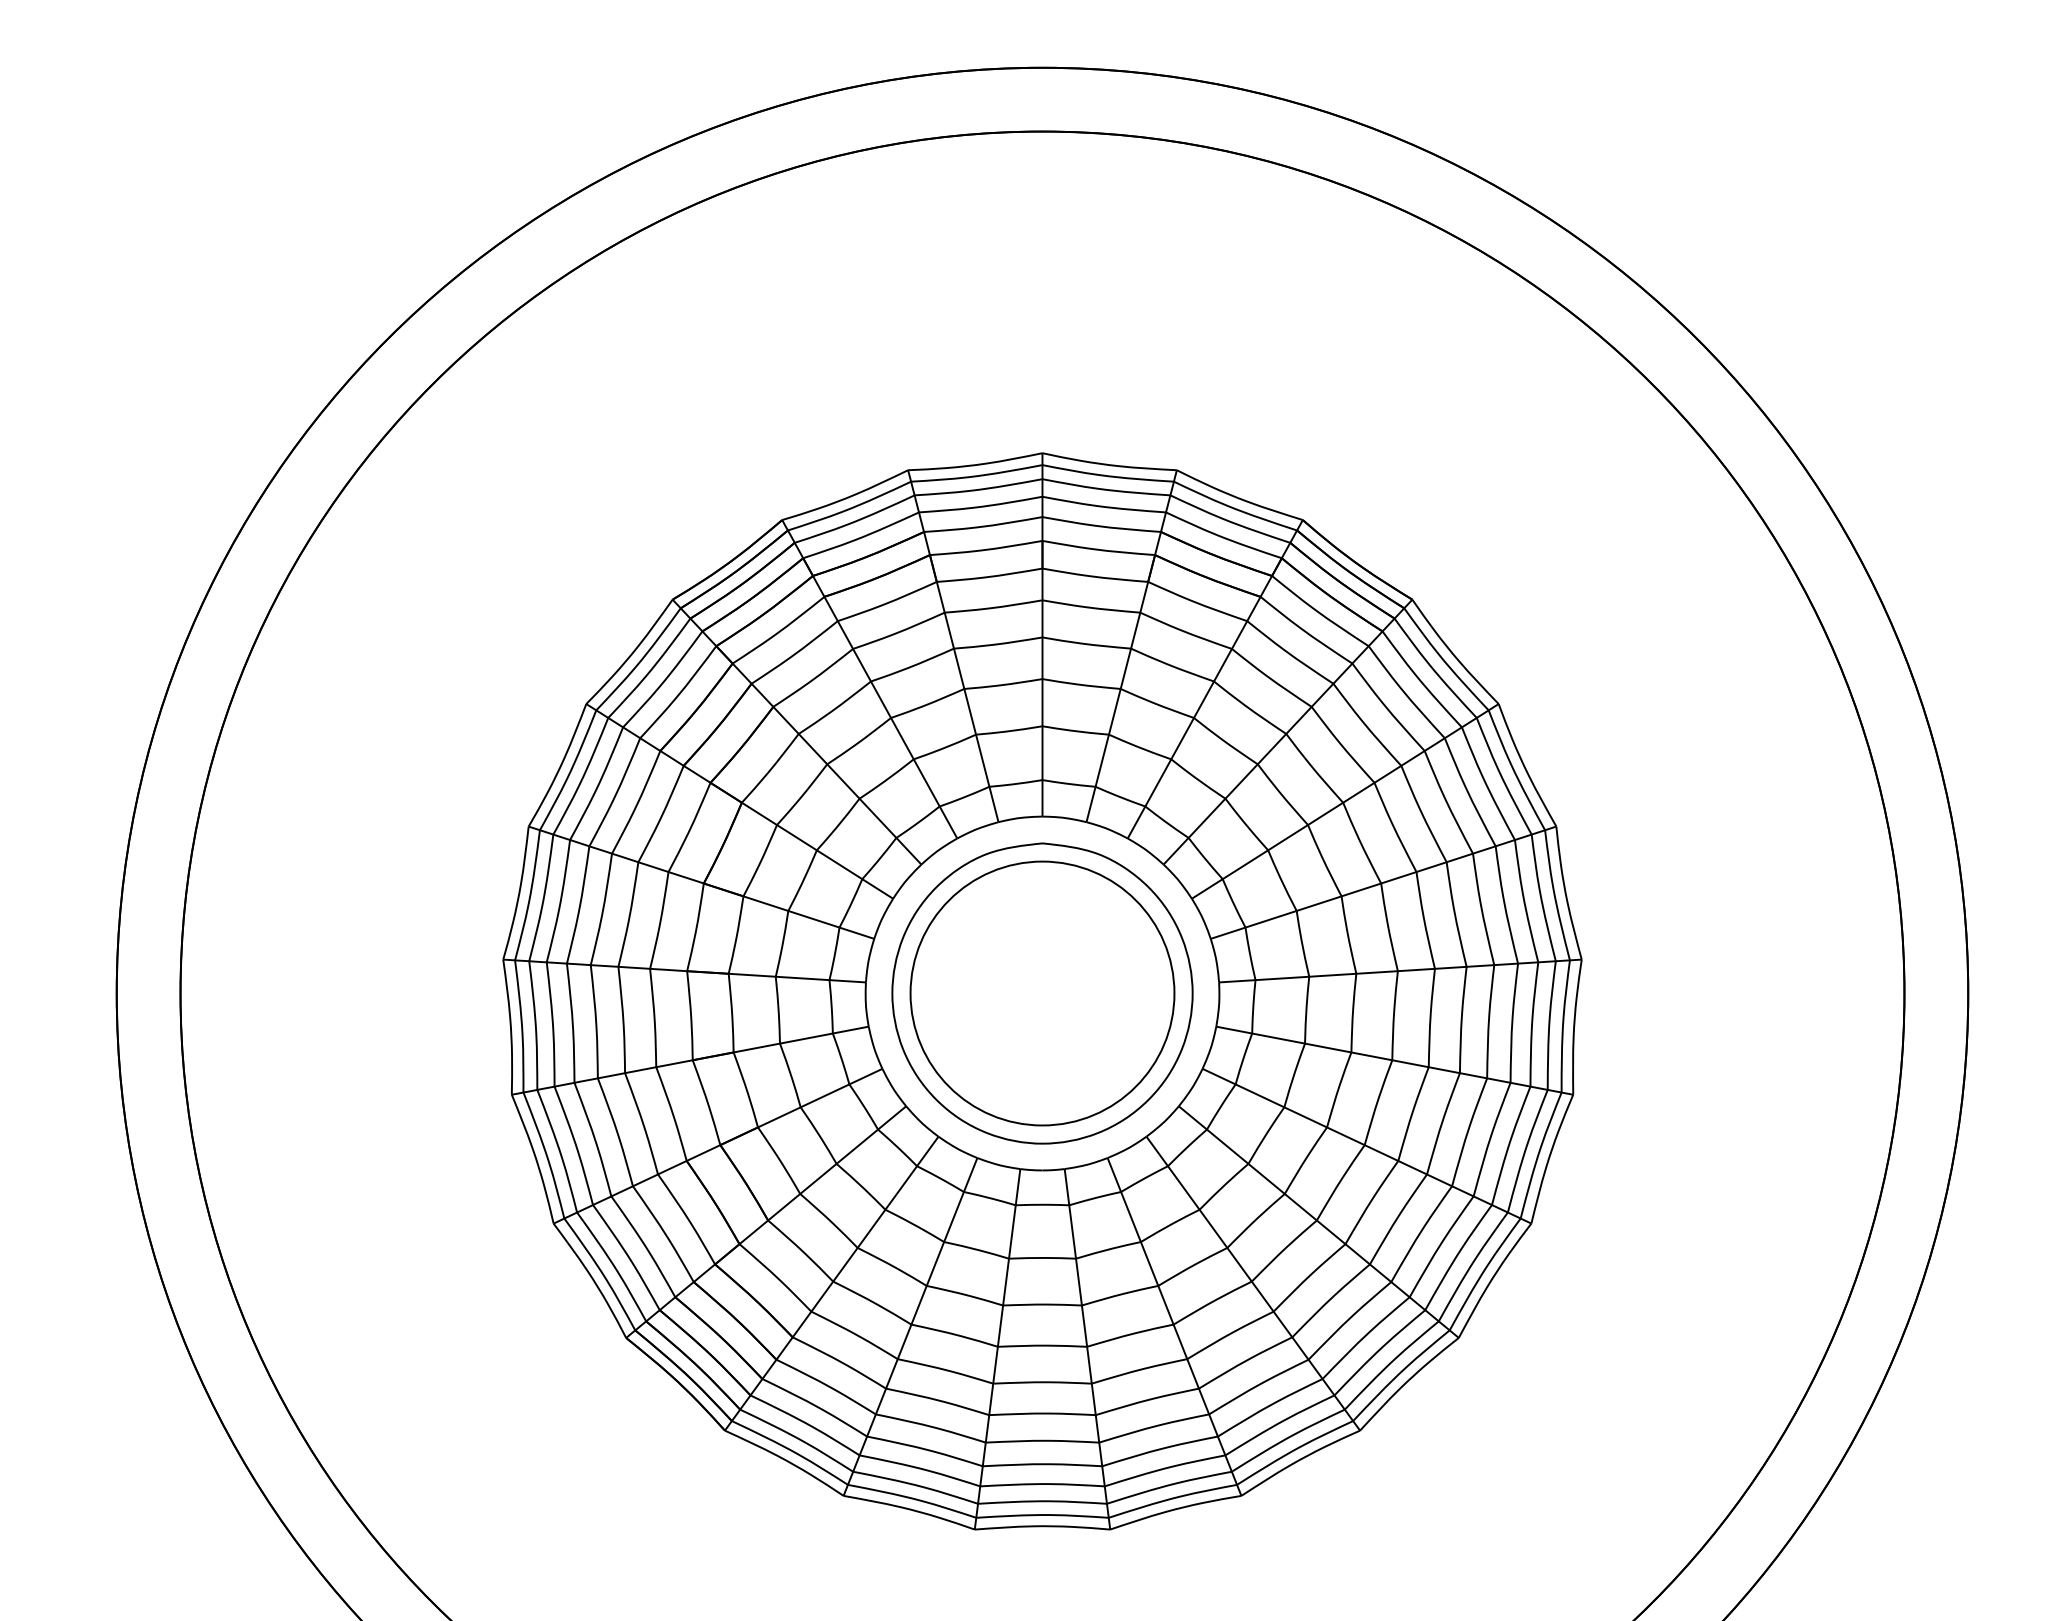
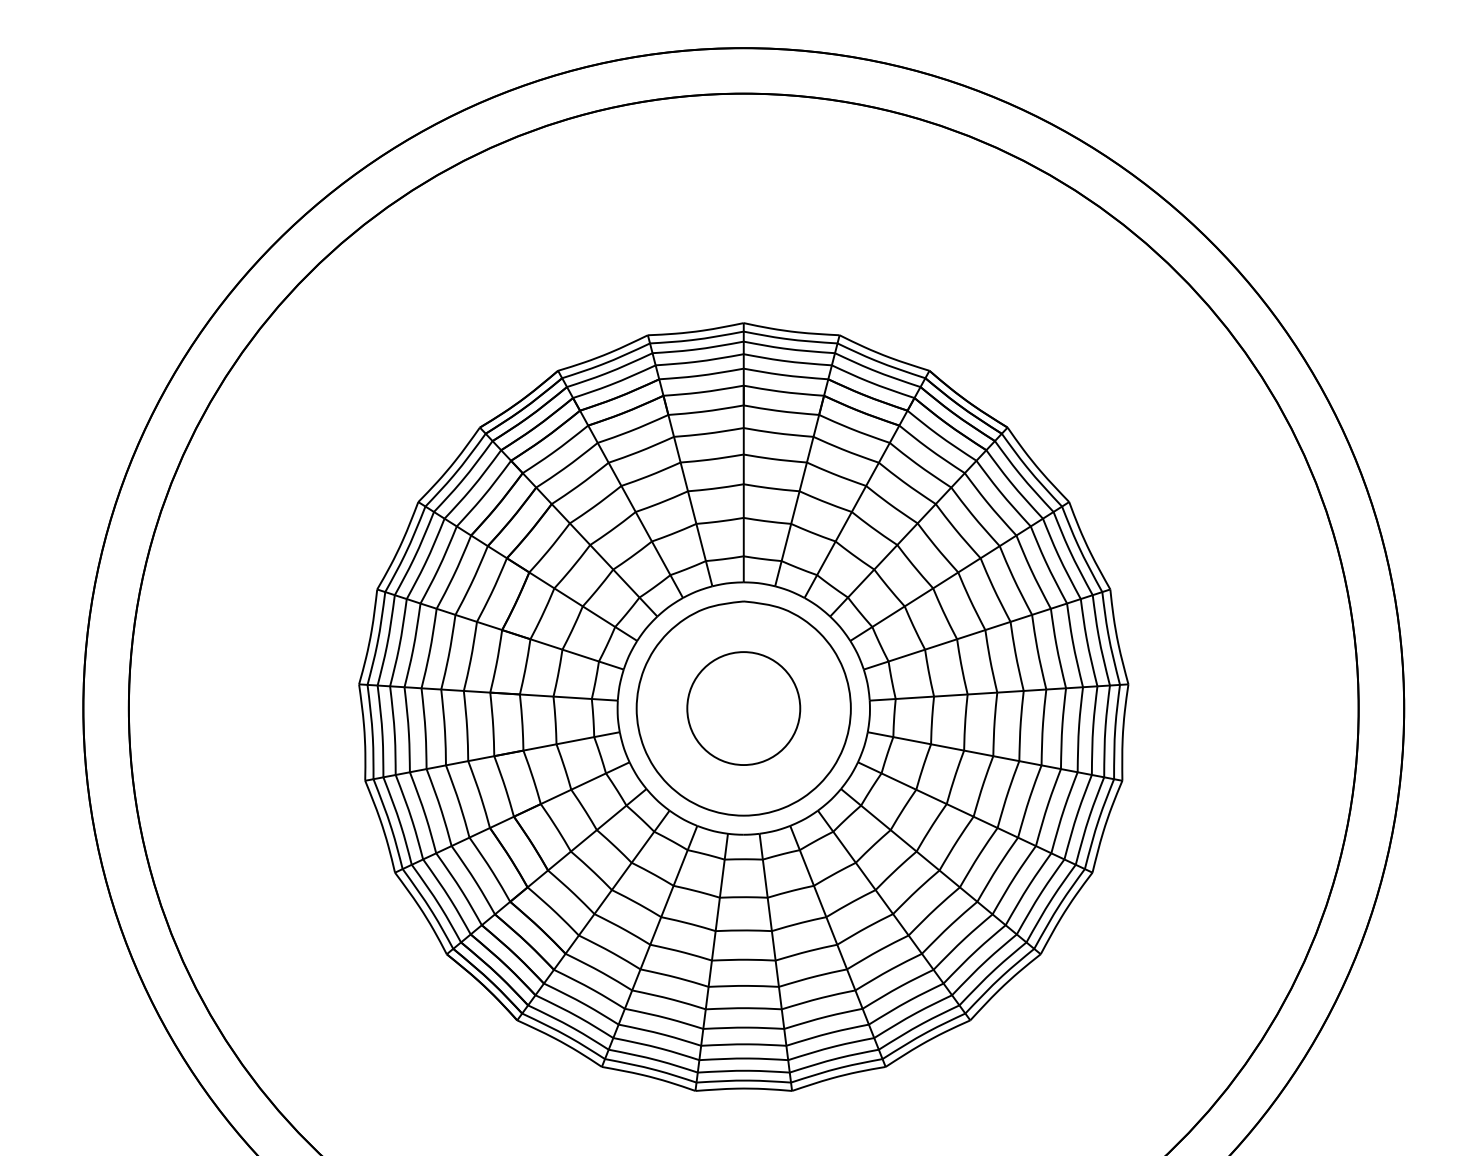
circle: (1042, 993) -> (743, 708), size x0.6

